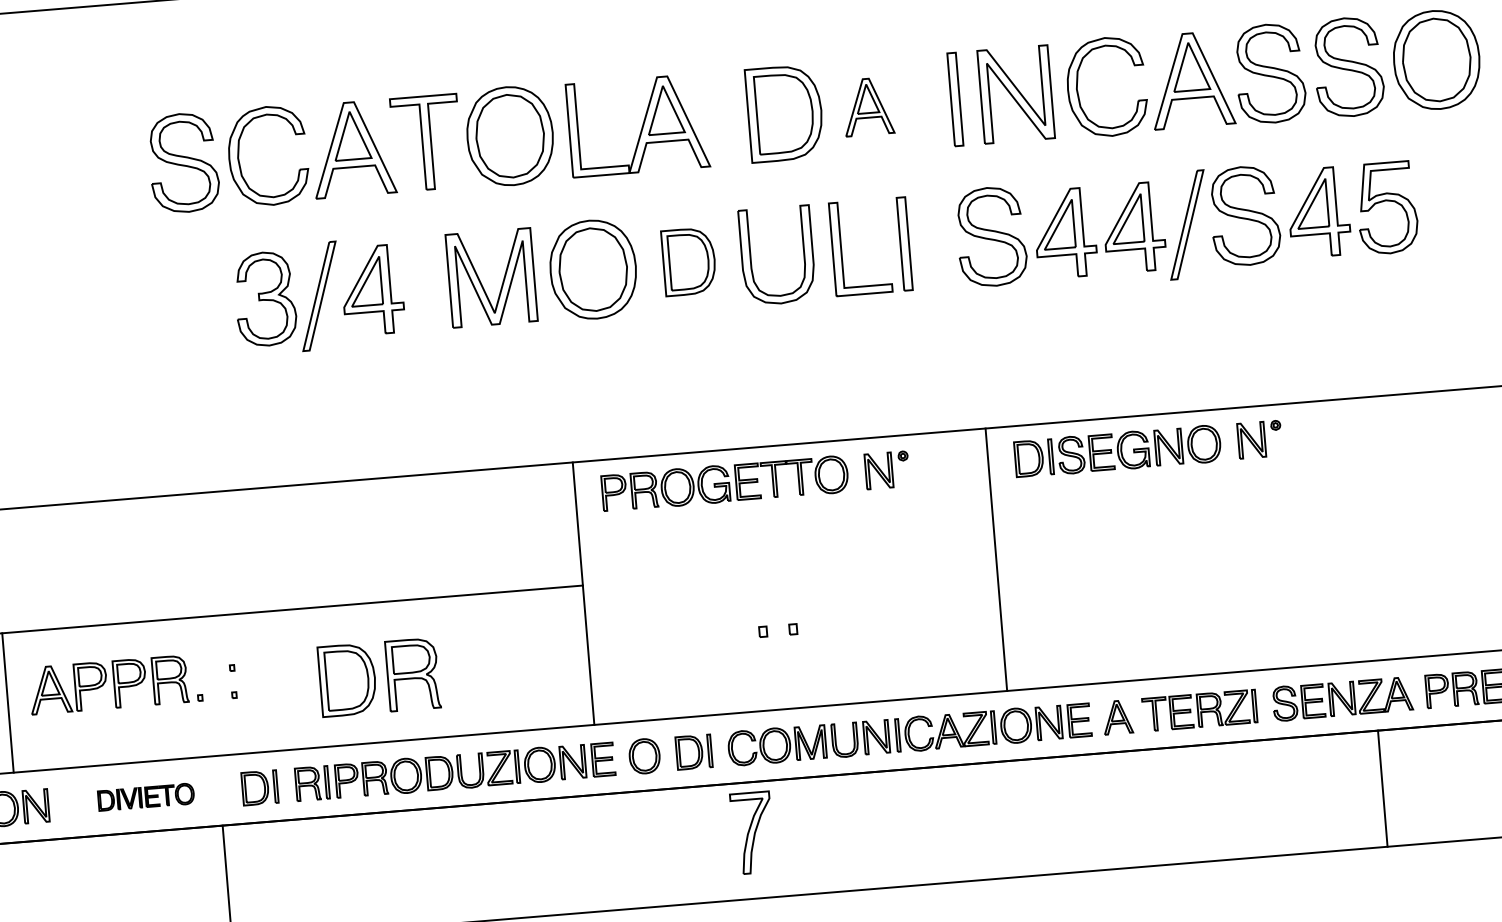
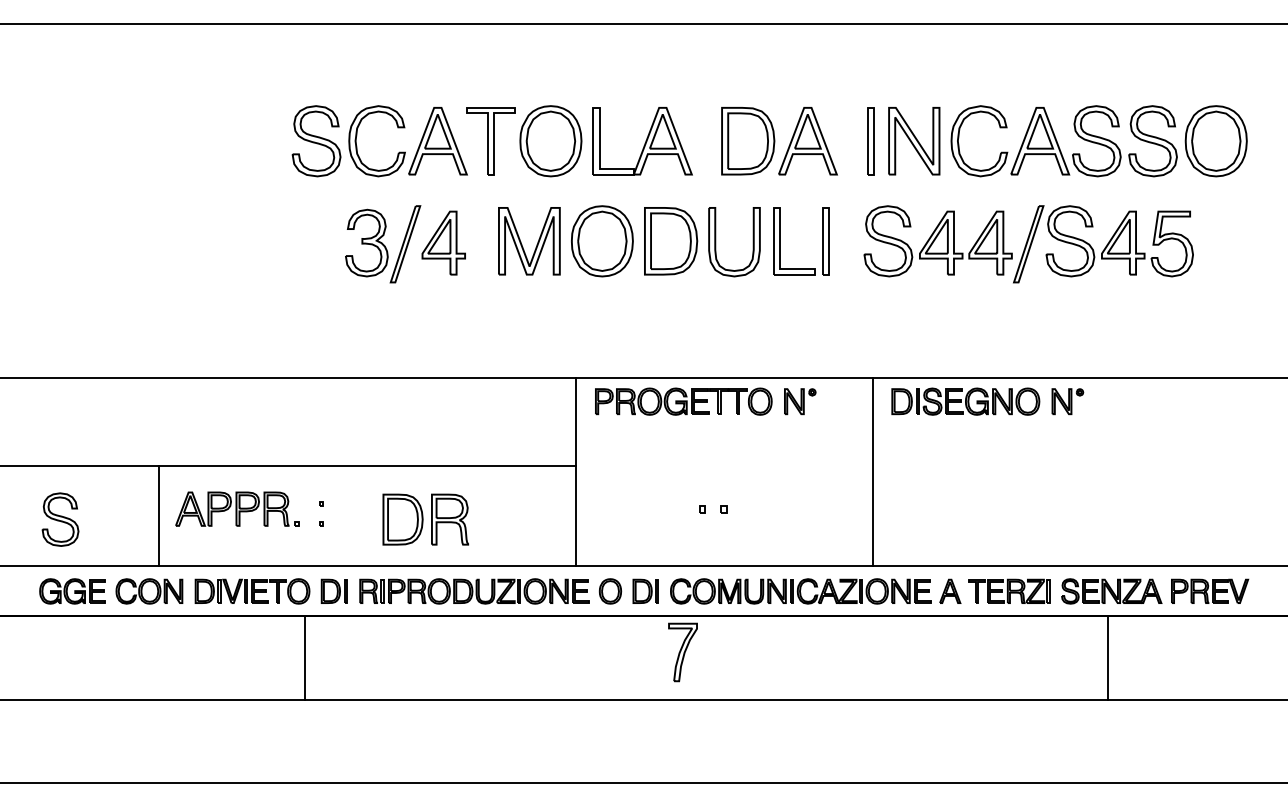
part: (867, 107) -> (807, 141), size x1.67
part: (689, 261) -> (671, 241), size x1.43
line: (1383, 788) -> (1108, 657), moved
part: (146, 797) -> (252, 591), size x1.67

